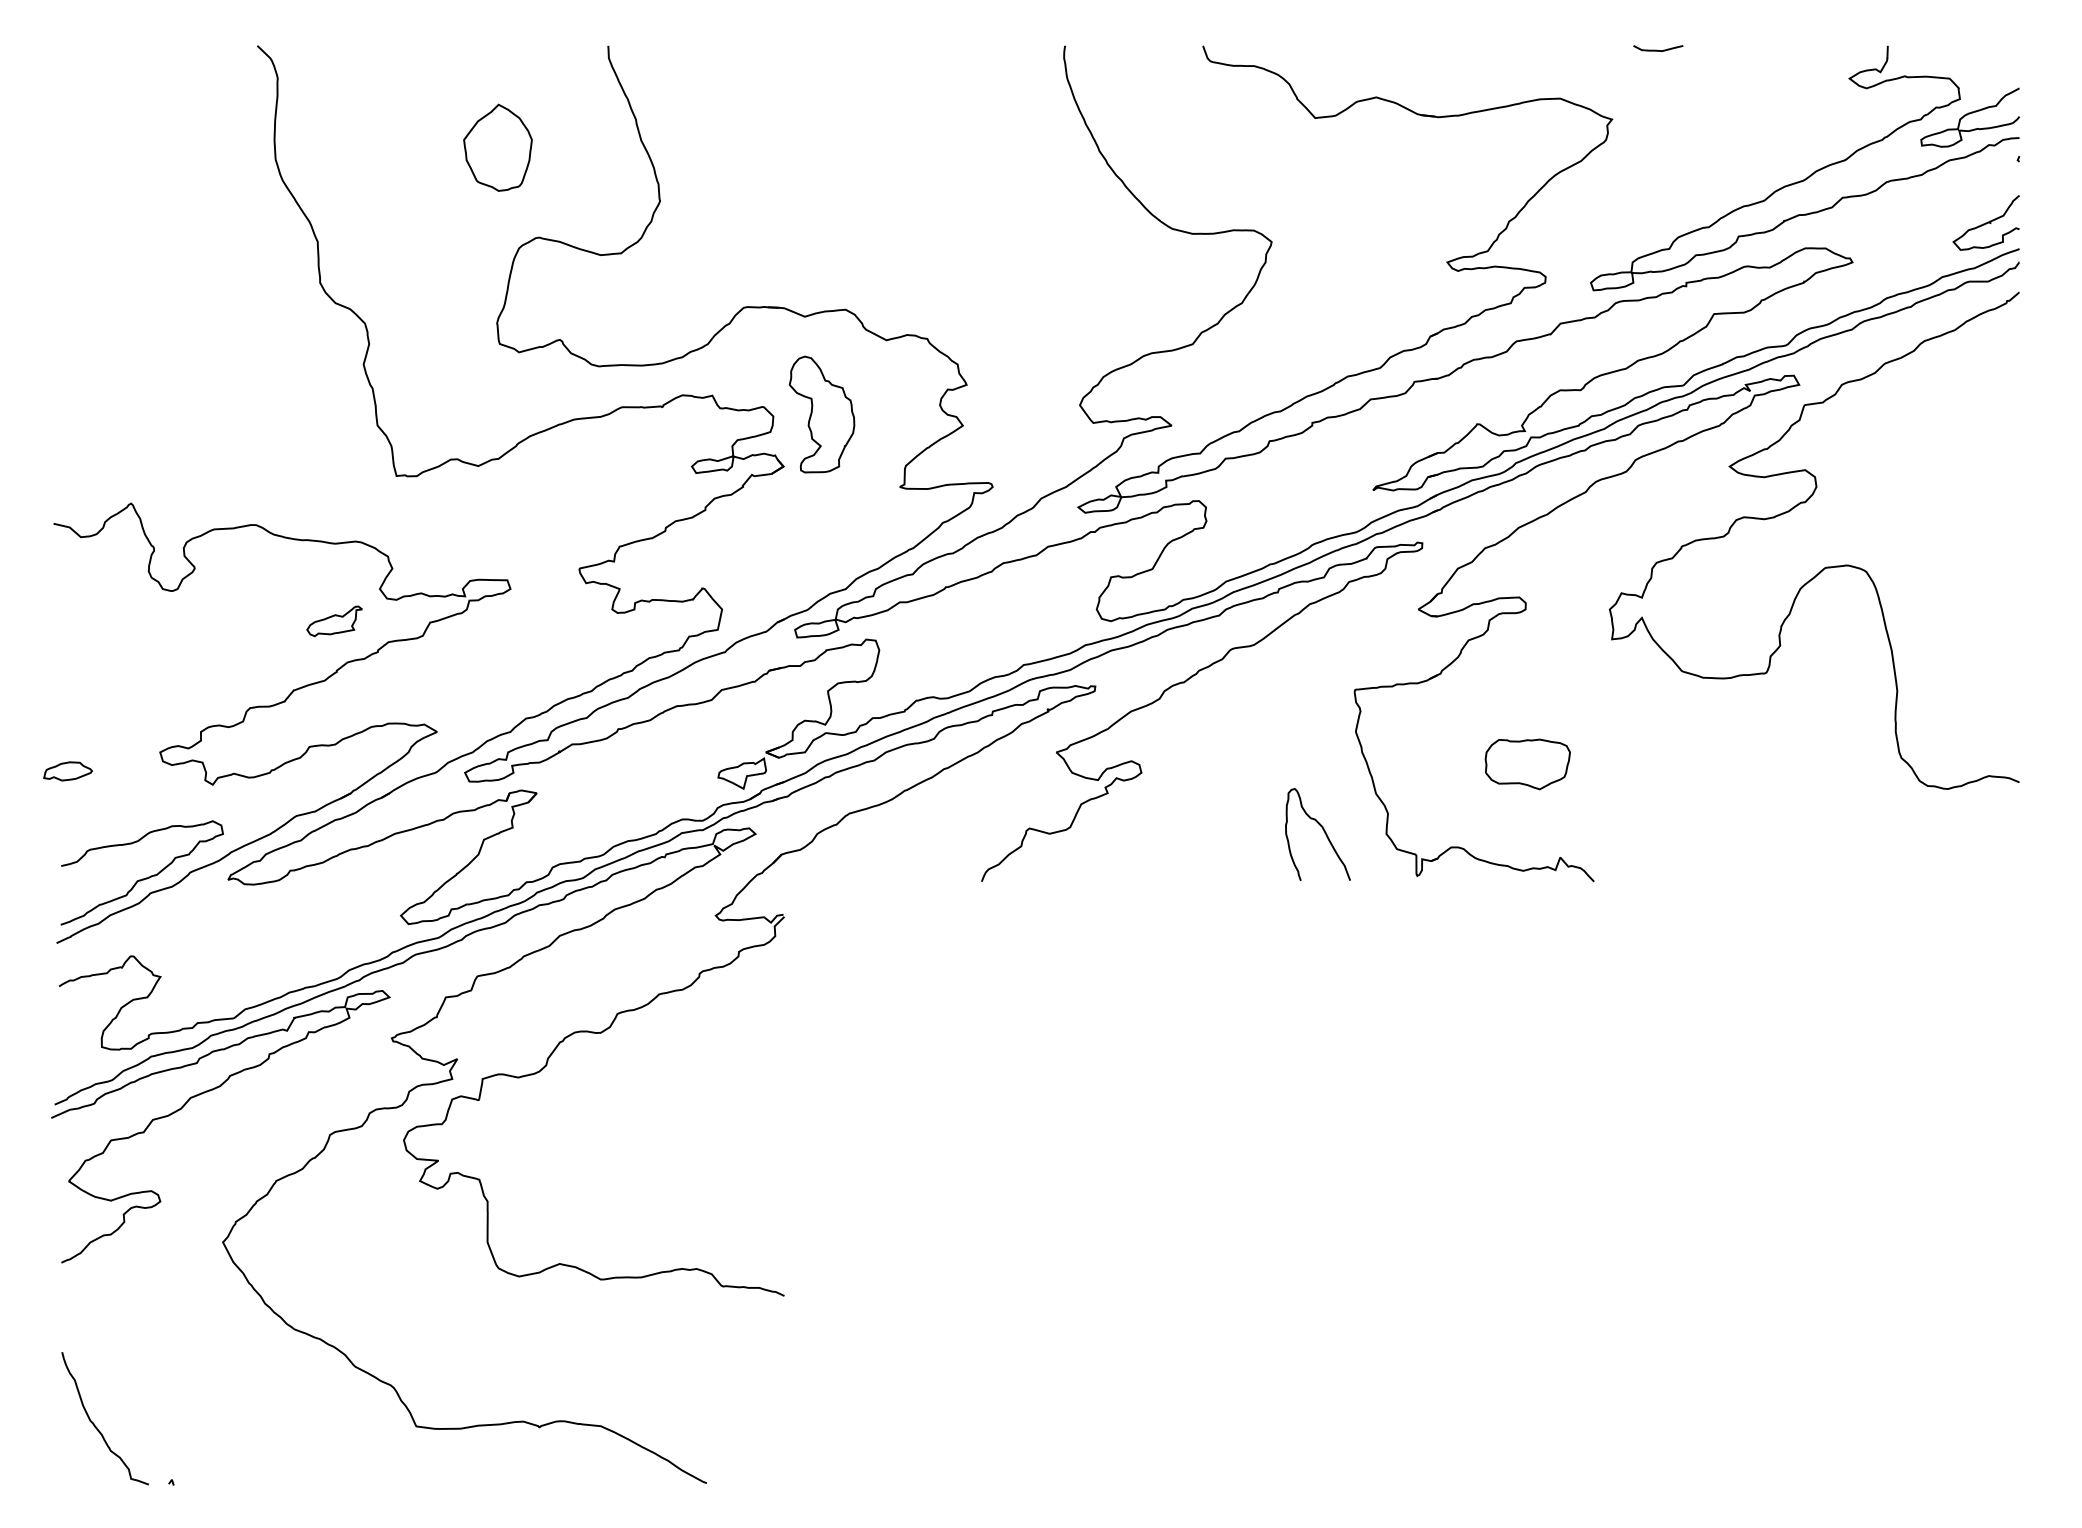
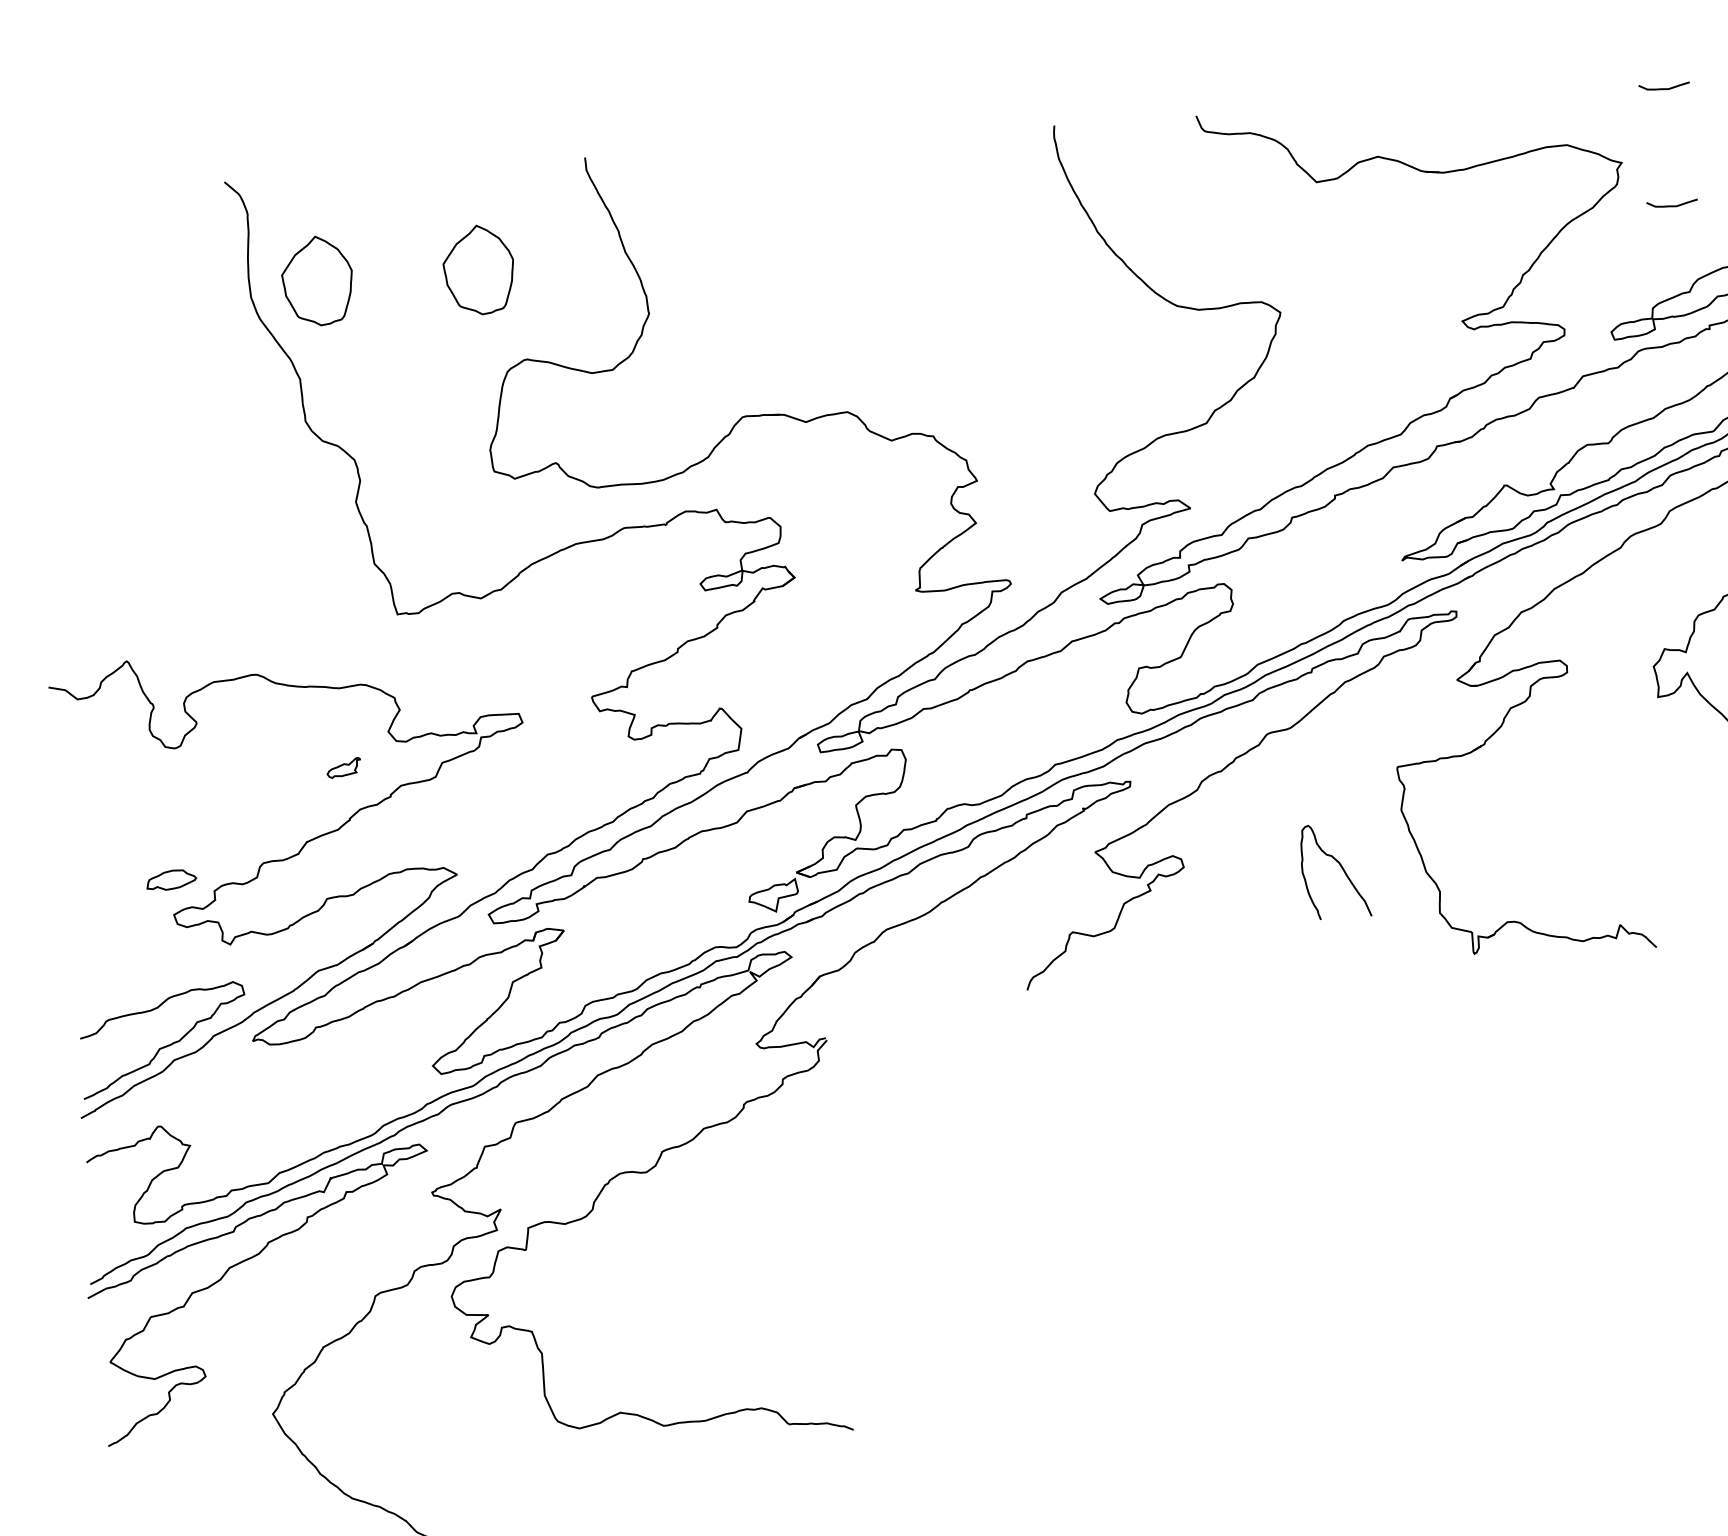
part: (340, 147) -> (316, 280), added
curve: (1658, 164) -> (1672, 205), added
part: (821, 414) -> (829, 521), removed
part: (334, 620) -> (343, 767), size x0.6
part: (1527, 764) -> (1579, 831), removed
part: (67, 771) -> (170, 880), moved
curve: (1323, 831) -> (1340, 867), moved

